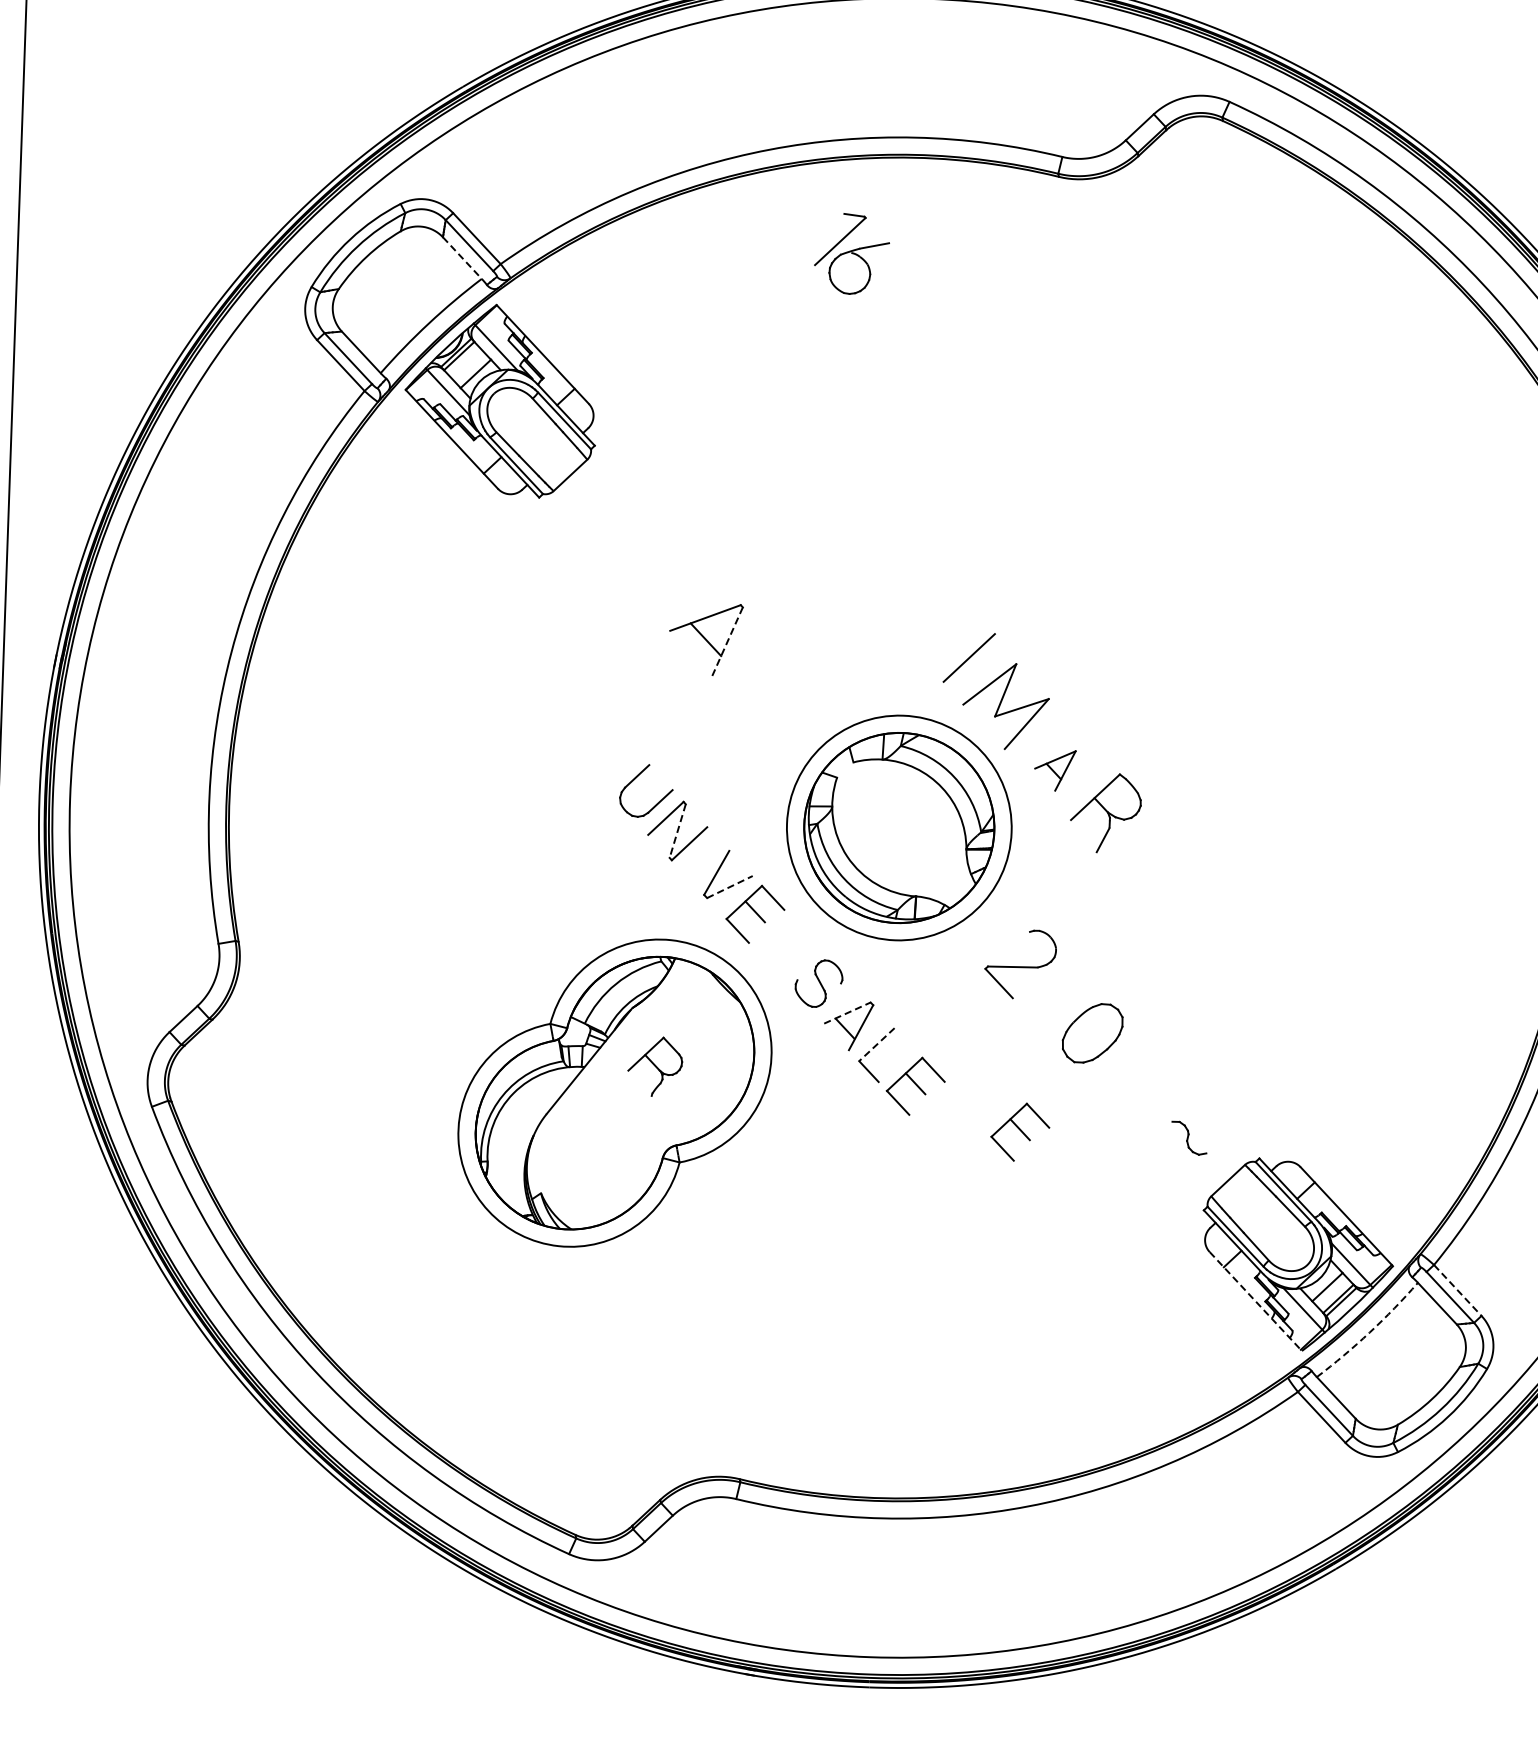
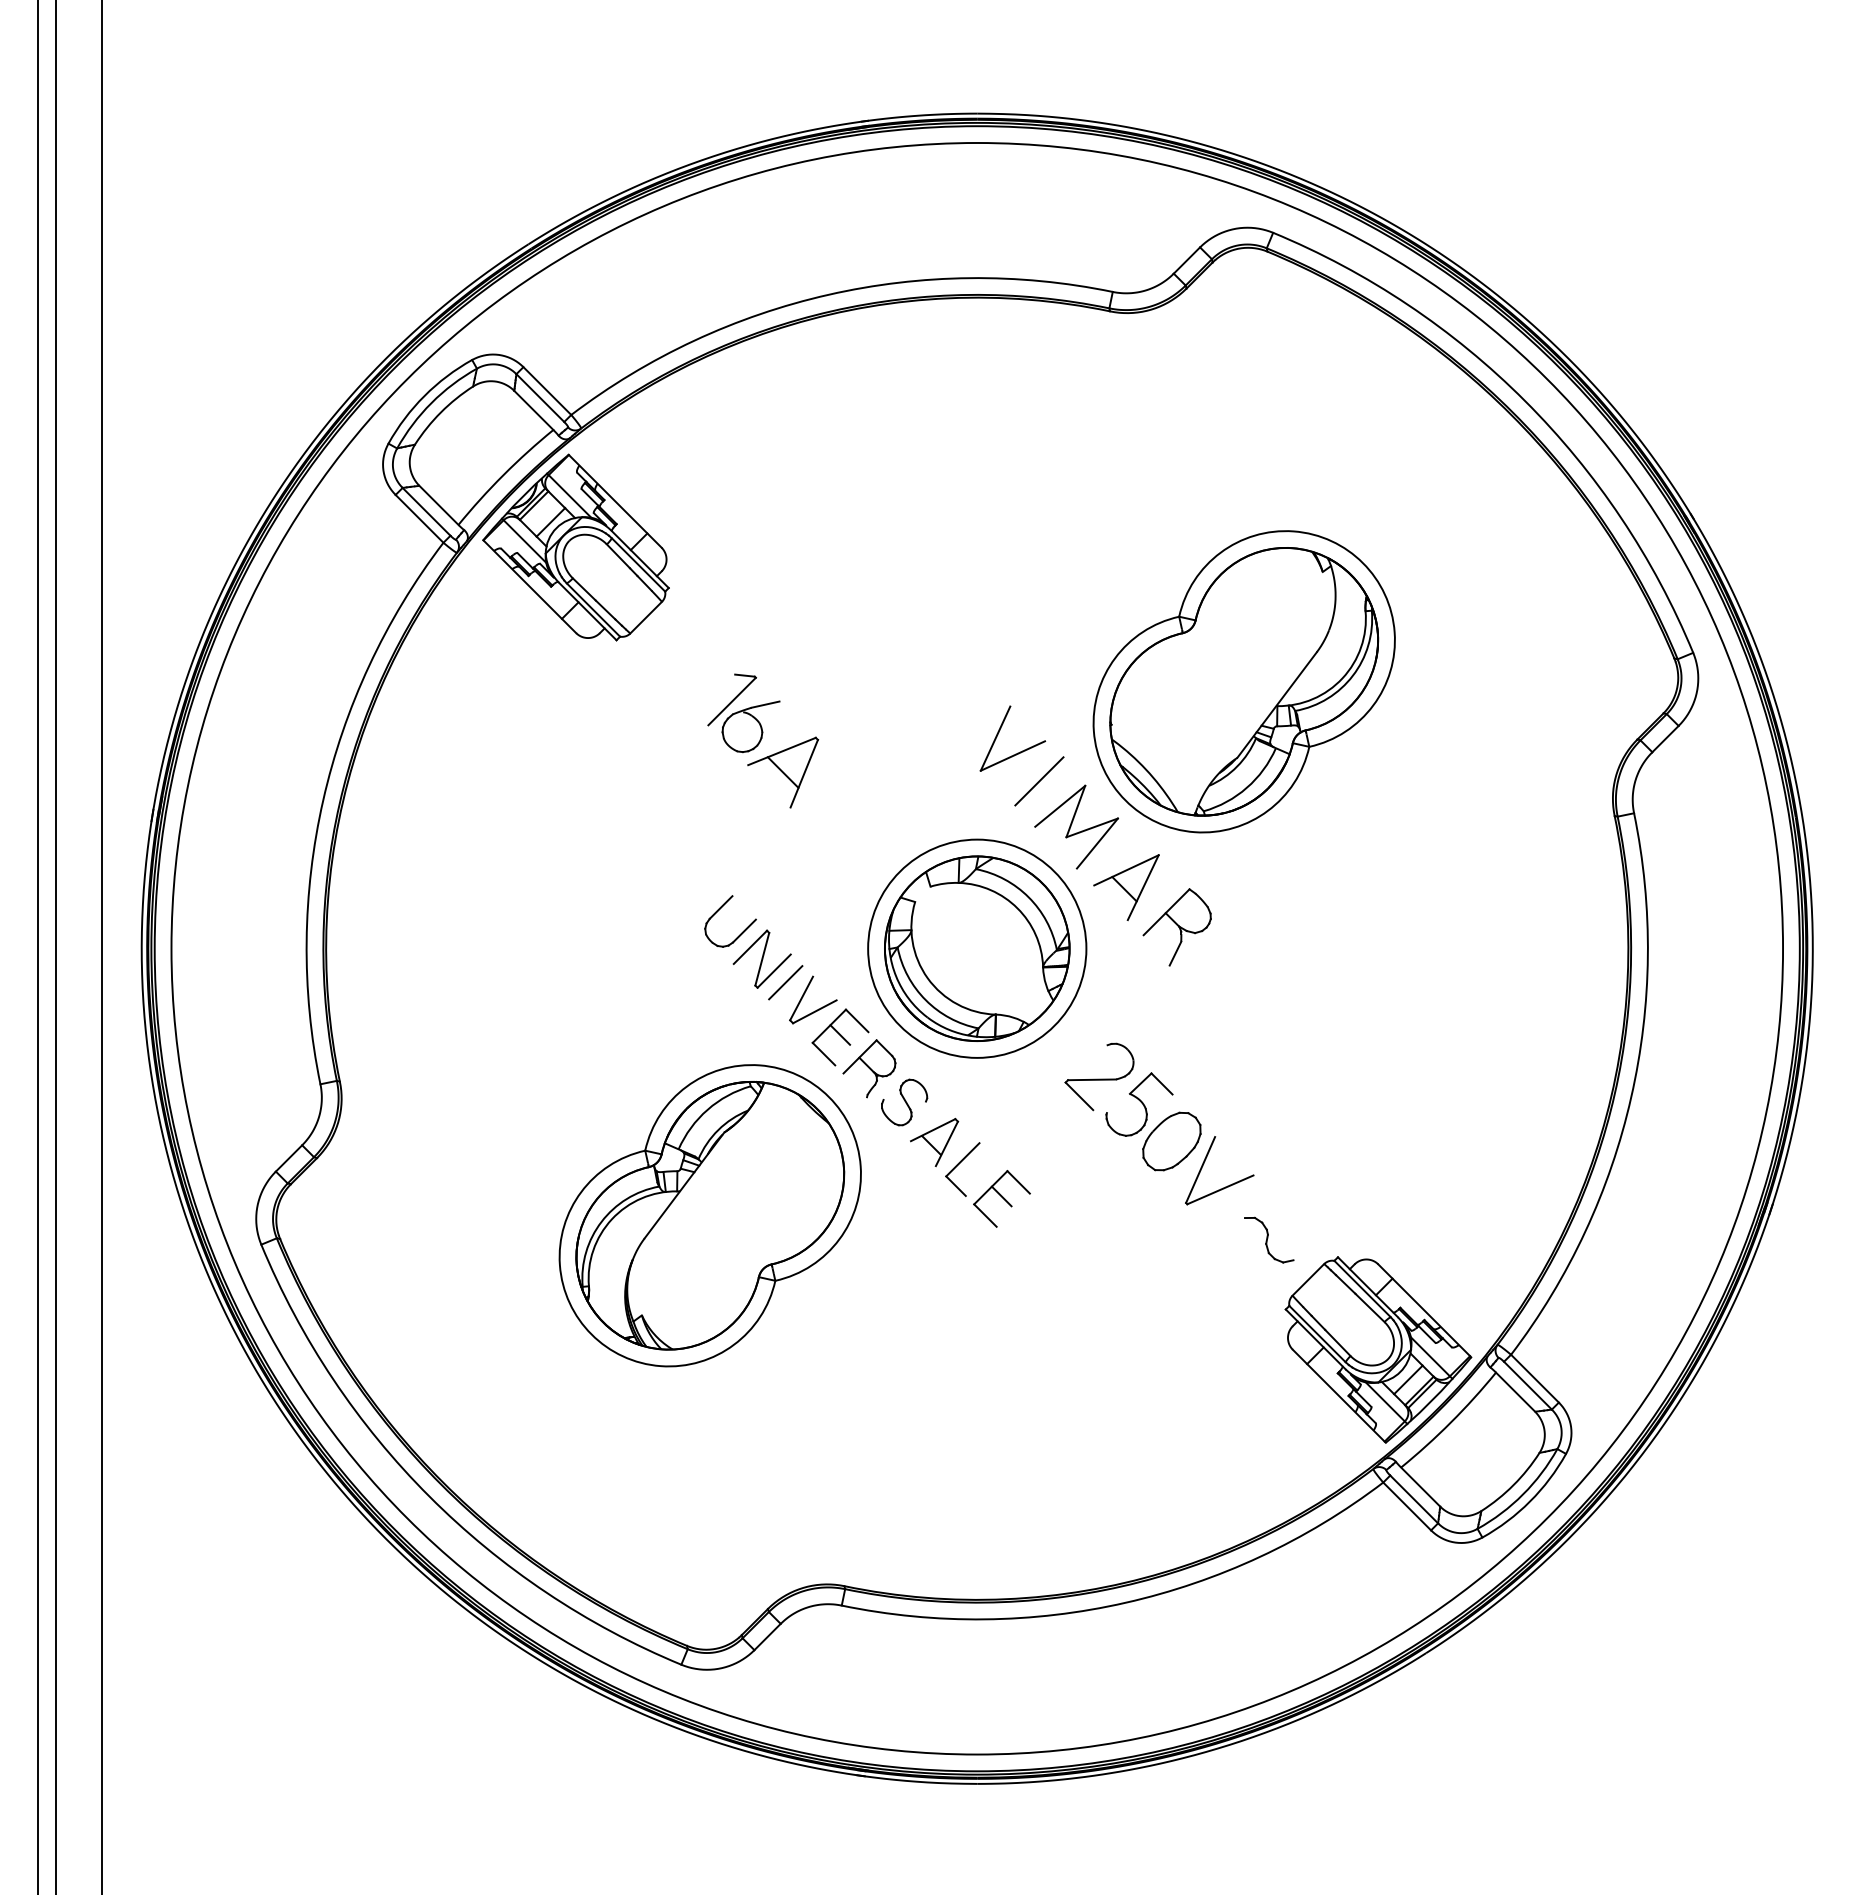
part: (851, 254) -> (743, 713), moved
line: (461, 258) -> (533, 410), dashed -> solid
part: (1182, 562) -> (1243, 681), added
part: (929, 606) -> (999, 732), added
line: (727, 642) -> (804, 774), dashed -> solid
part: (1055, 770) -> (1126, 887), size x1.67
line: (677, 831) -> (762, 959), dashed -> solid
line: (700, 855) -> (785, 982), added
line: (729, 886) -> (814, 1011), dashed -> solid
part: (1060, 994) -> (1139, 1104), added
line: (847, 1013) -> (933, 1130), dashed -> solid
line: (876, 1045) -> (962, 1160), dashed -> solid
part: (1124, 1060) -> (1203, 1166), added
part: (655, 1066) -> (869, 1068), moved
part: (1019, 1131) -> (1104, 1239), removed
part: (1189, 1137) -> (1269, 1239), size x1.43
line: (1457, 1290) -> (1534, 1378), dashed -> solid
line: (1255, 1301) -> (1339, 1396), dashed -> solid
arc: (1369, 1332) -> (1450, 1422), dashed -> solid

